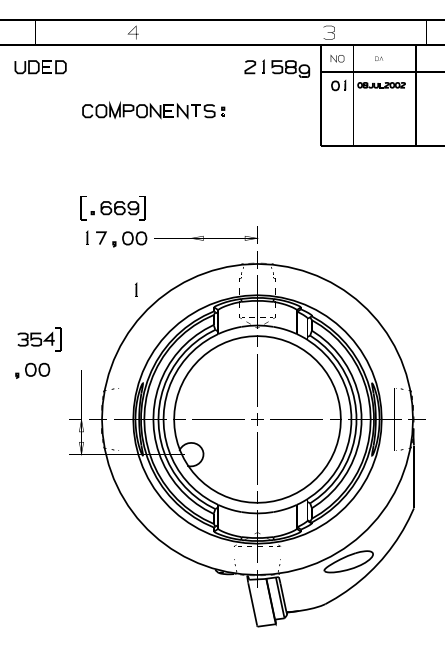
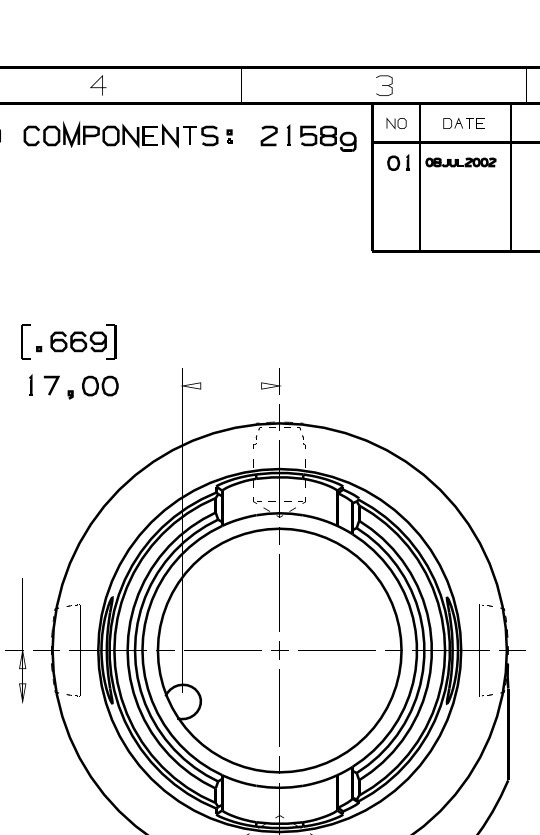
part: (383, 58) -> (463, 123), size x1.67
part: (153, 110) -> (127, 134), moved
line: (136, 289) -> (102, 460), removed

